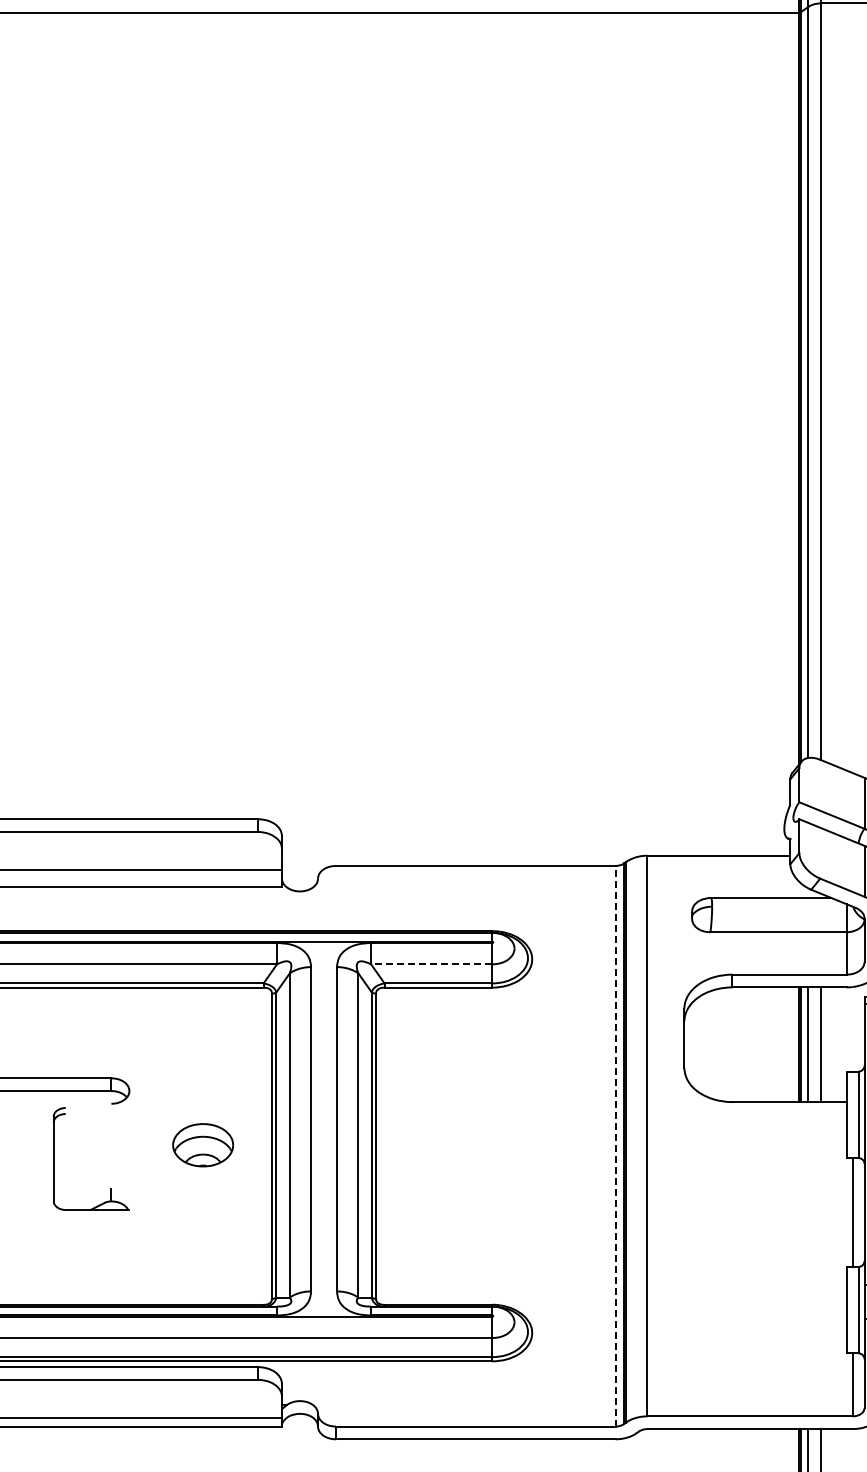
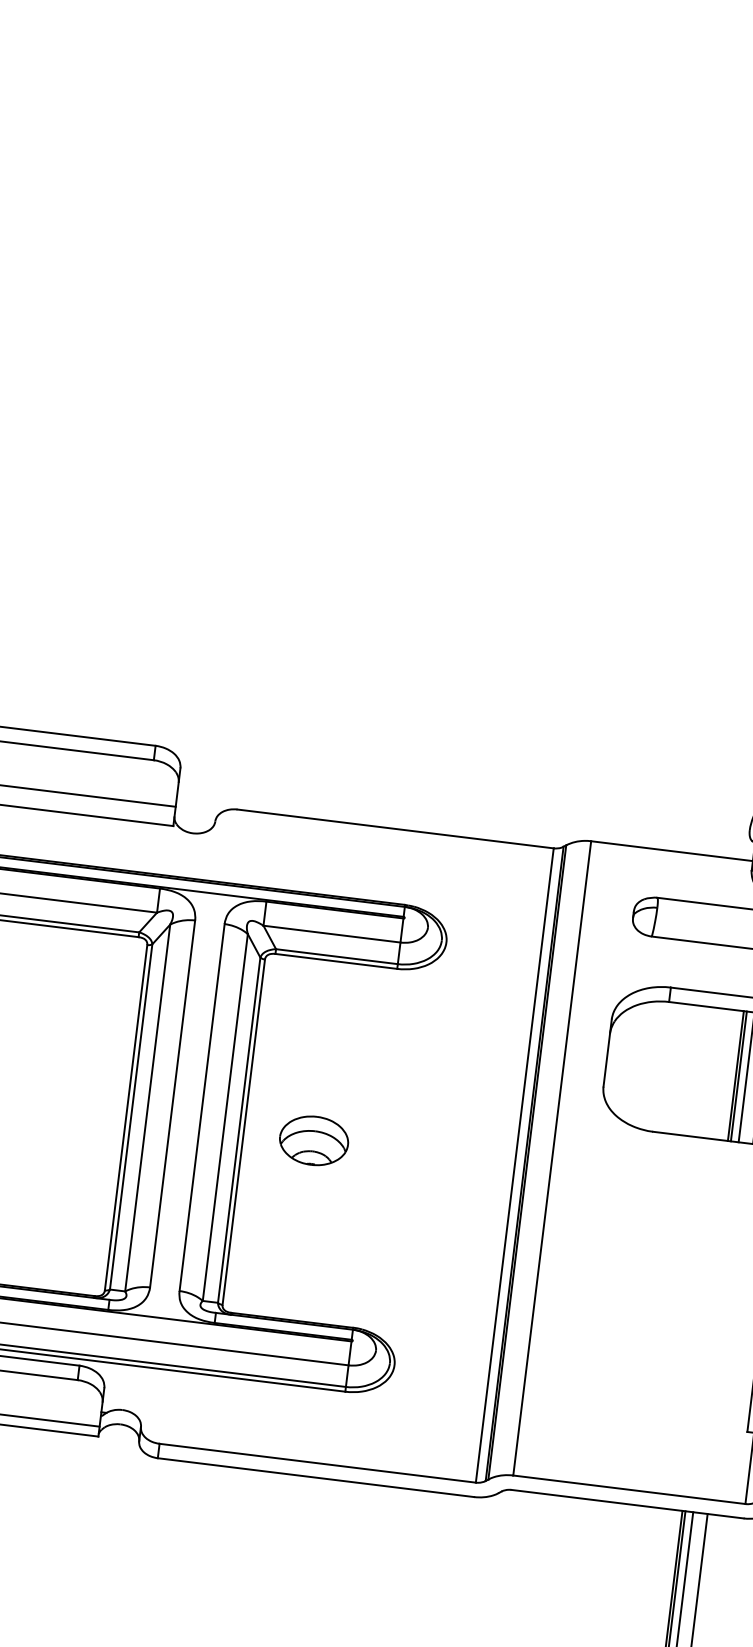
line: (431, 964) -> (331, 934), dashed -> solid
part: (203, 1145) -> (314, 1141), moved
line: (615, 1145) -> (514, 1164), dashed -> solid

